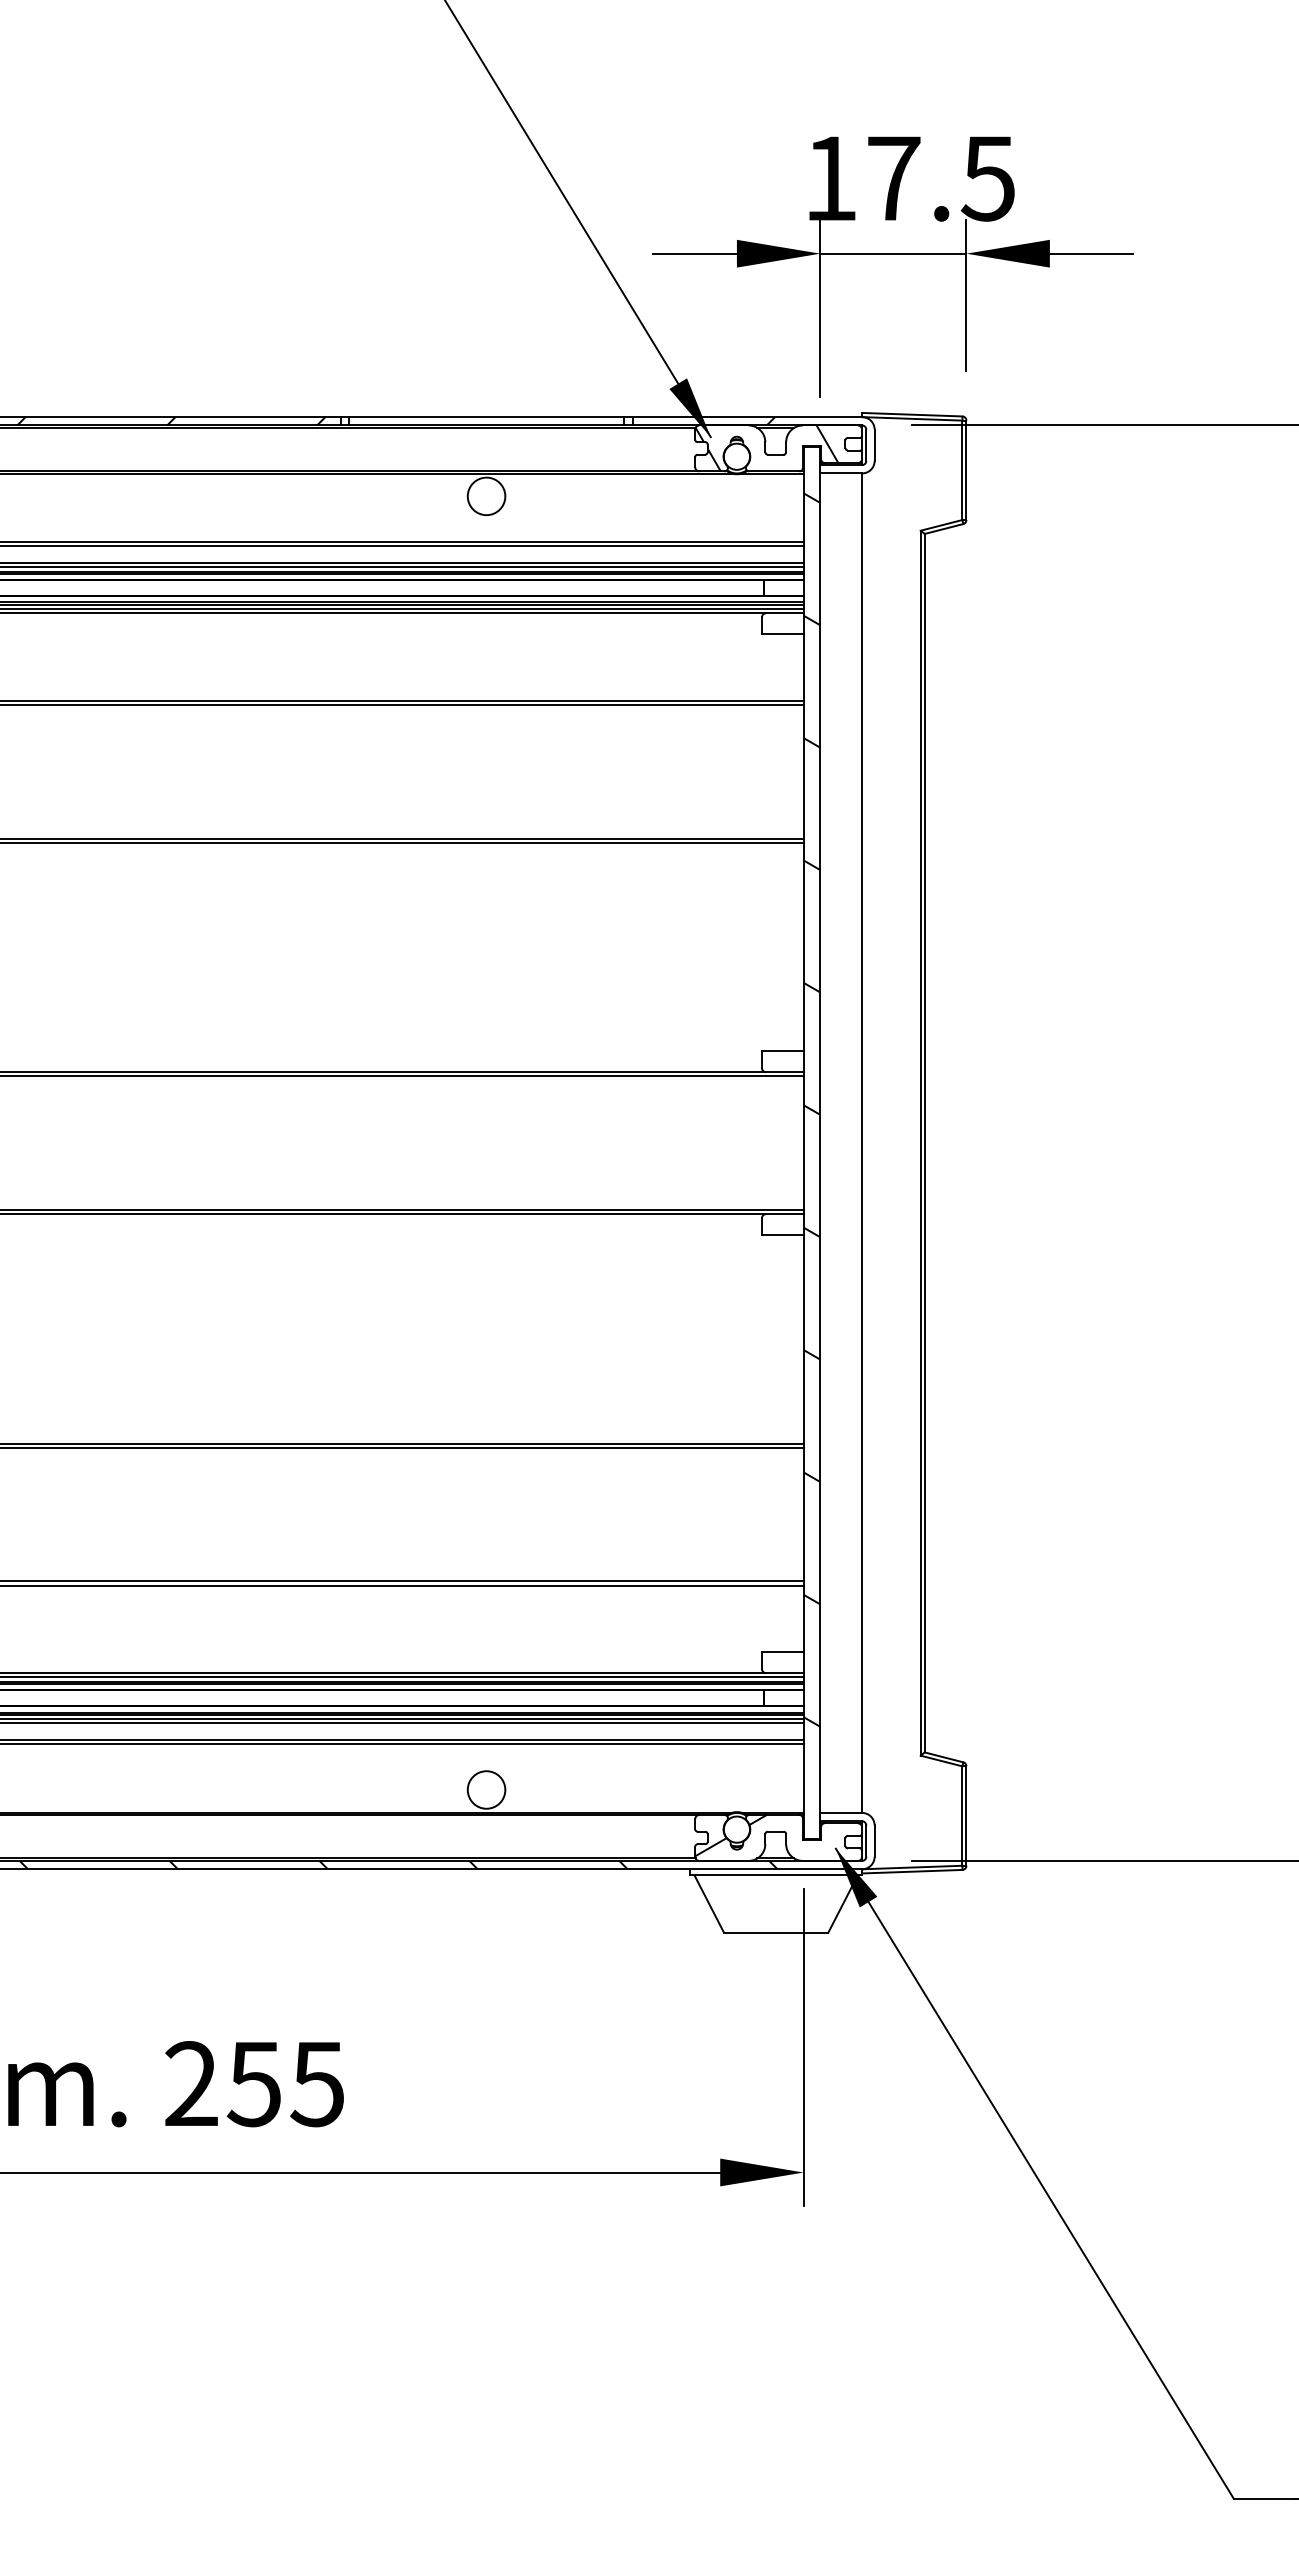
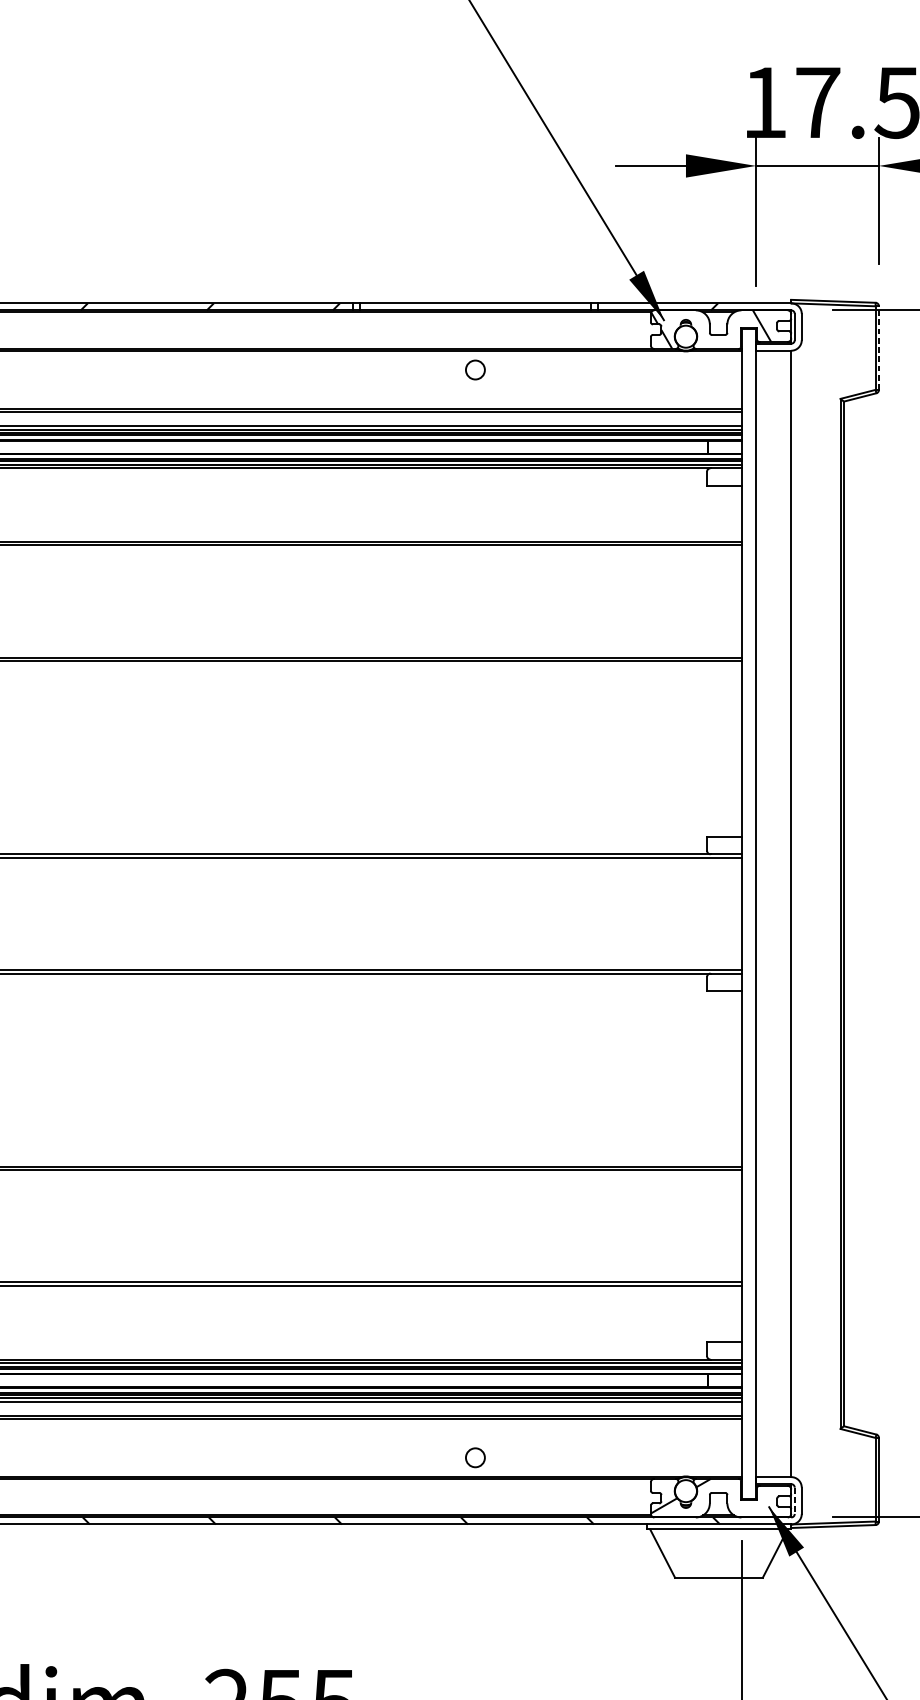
line: (966, 470) -> (879, 348), solid -> dashed
circle: (486, 496) -> (475, 370), size x0.6
hatch: (811, 1109) -> (748, 885), removed
circle: (486, 1789) -> (475, 1457), size x0.6
line: (866, 1841) -> (794, 1501), solid -> dashed

